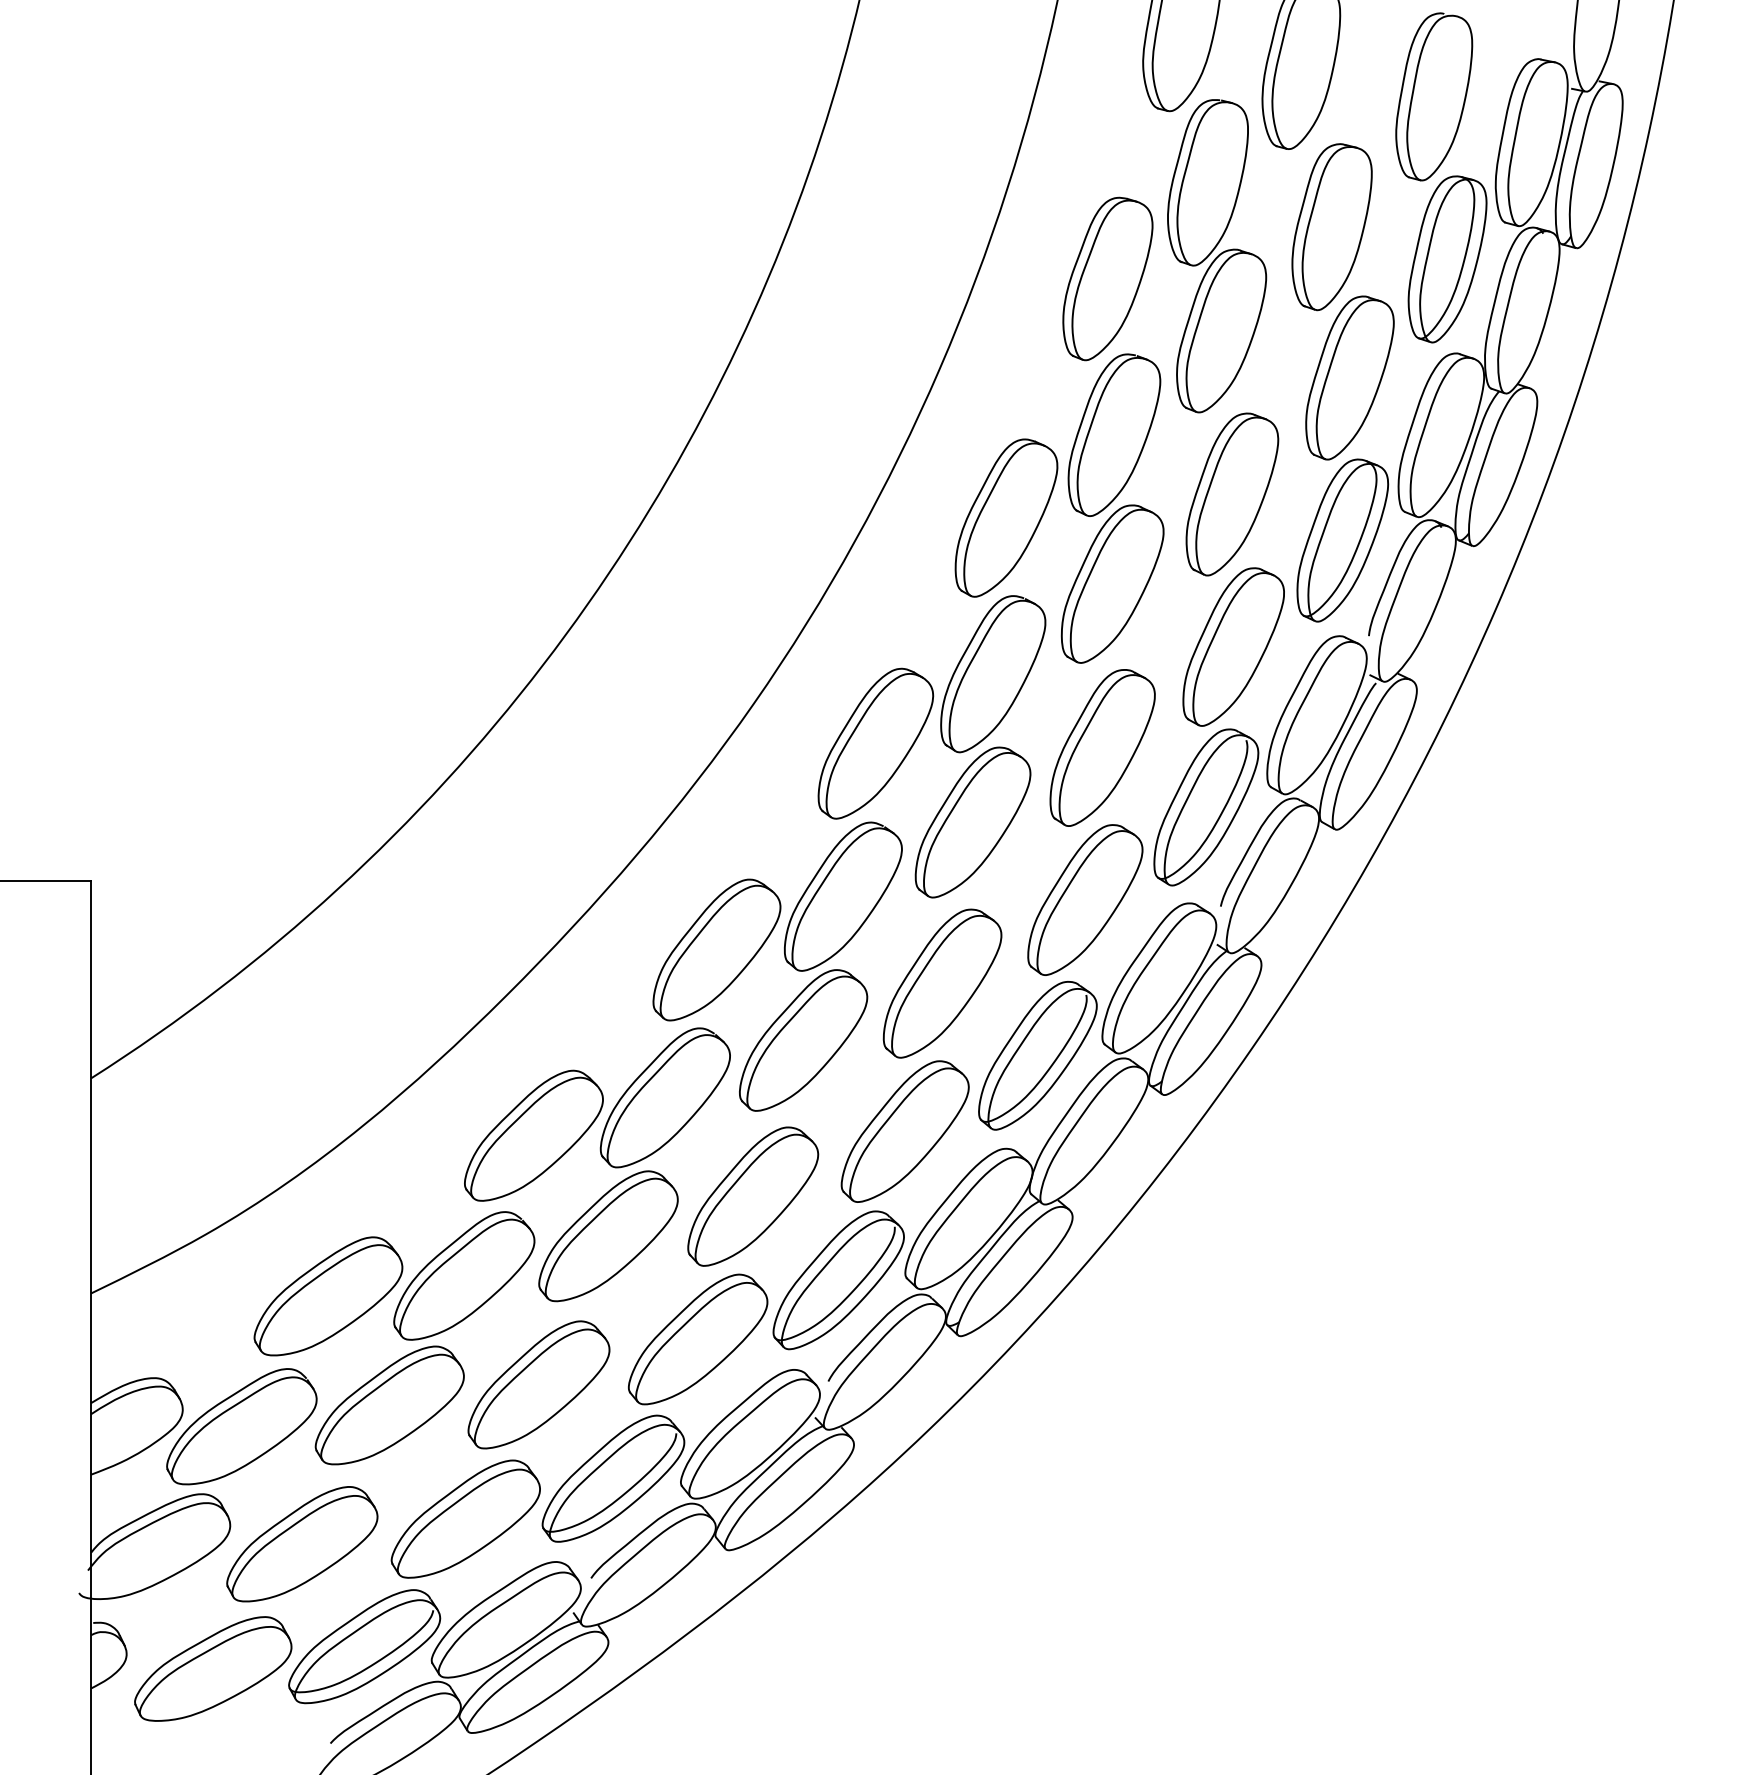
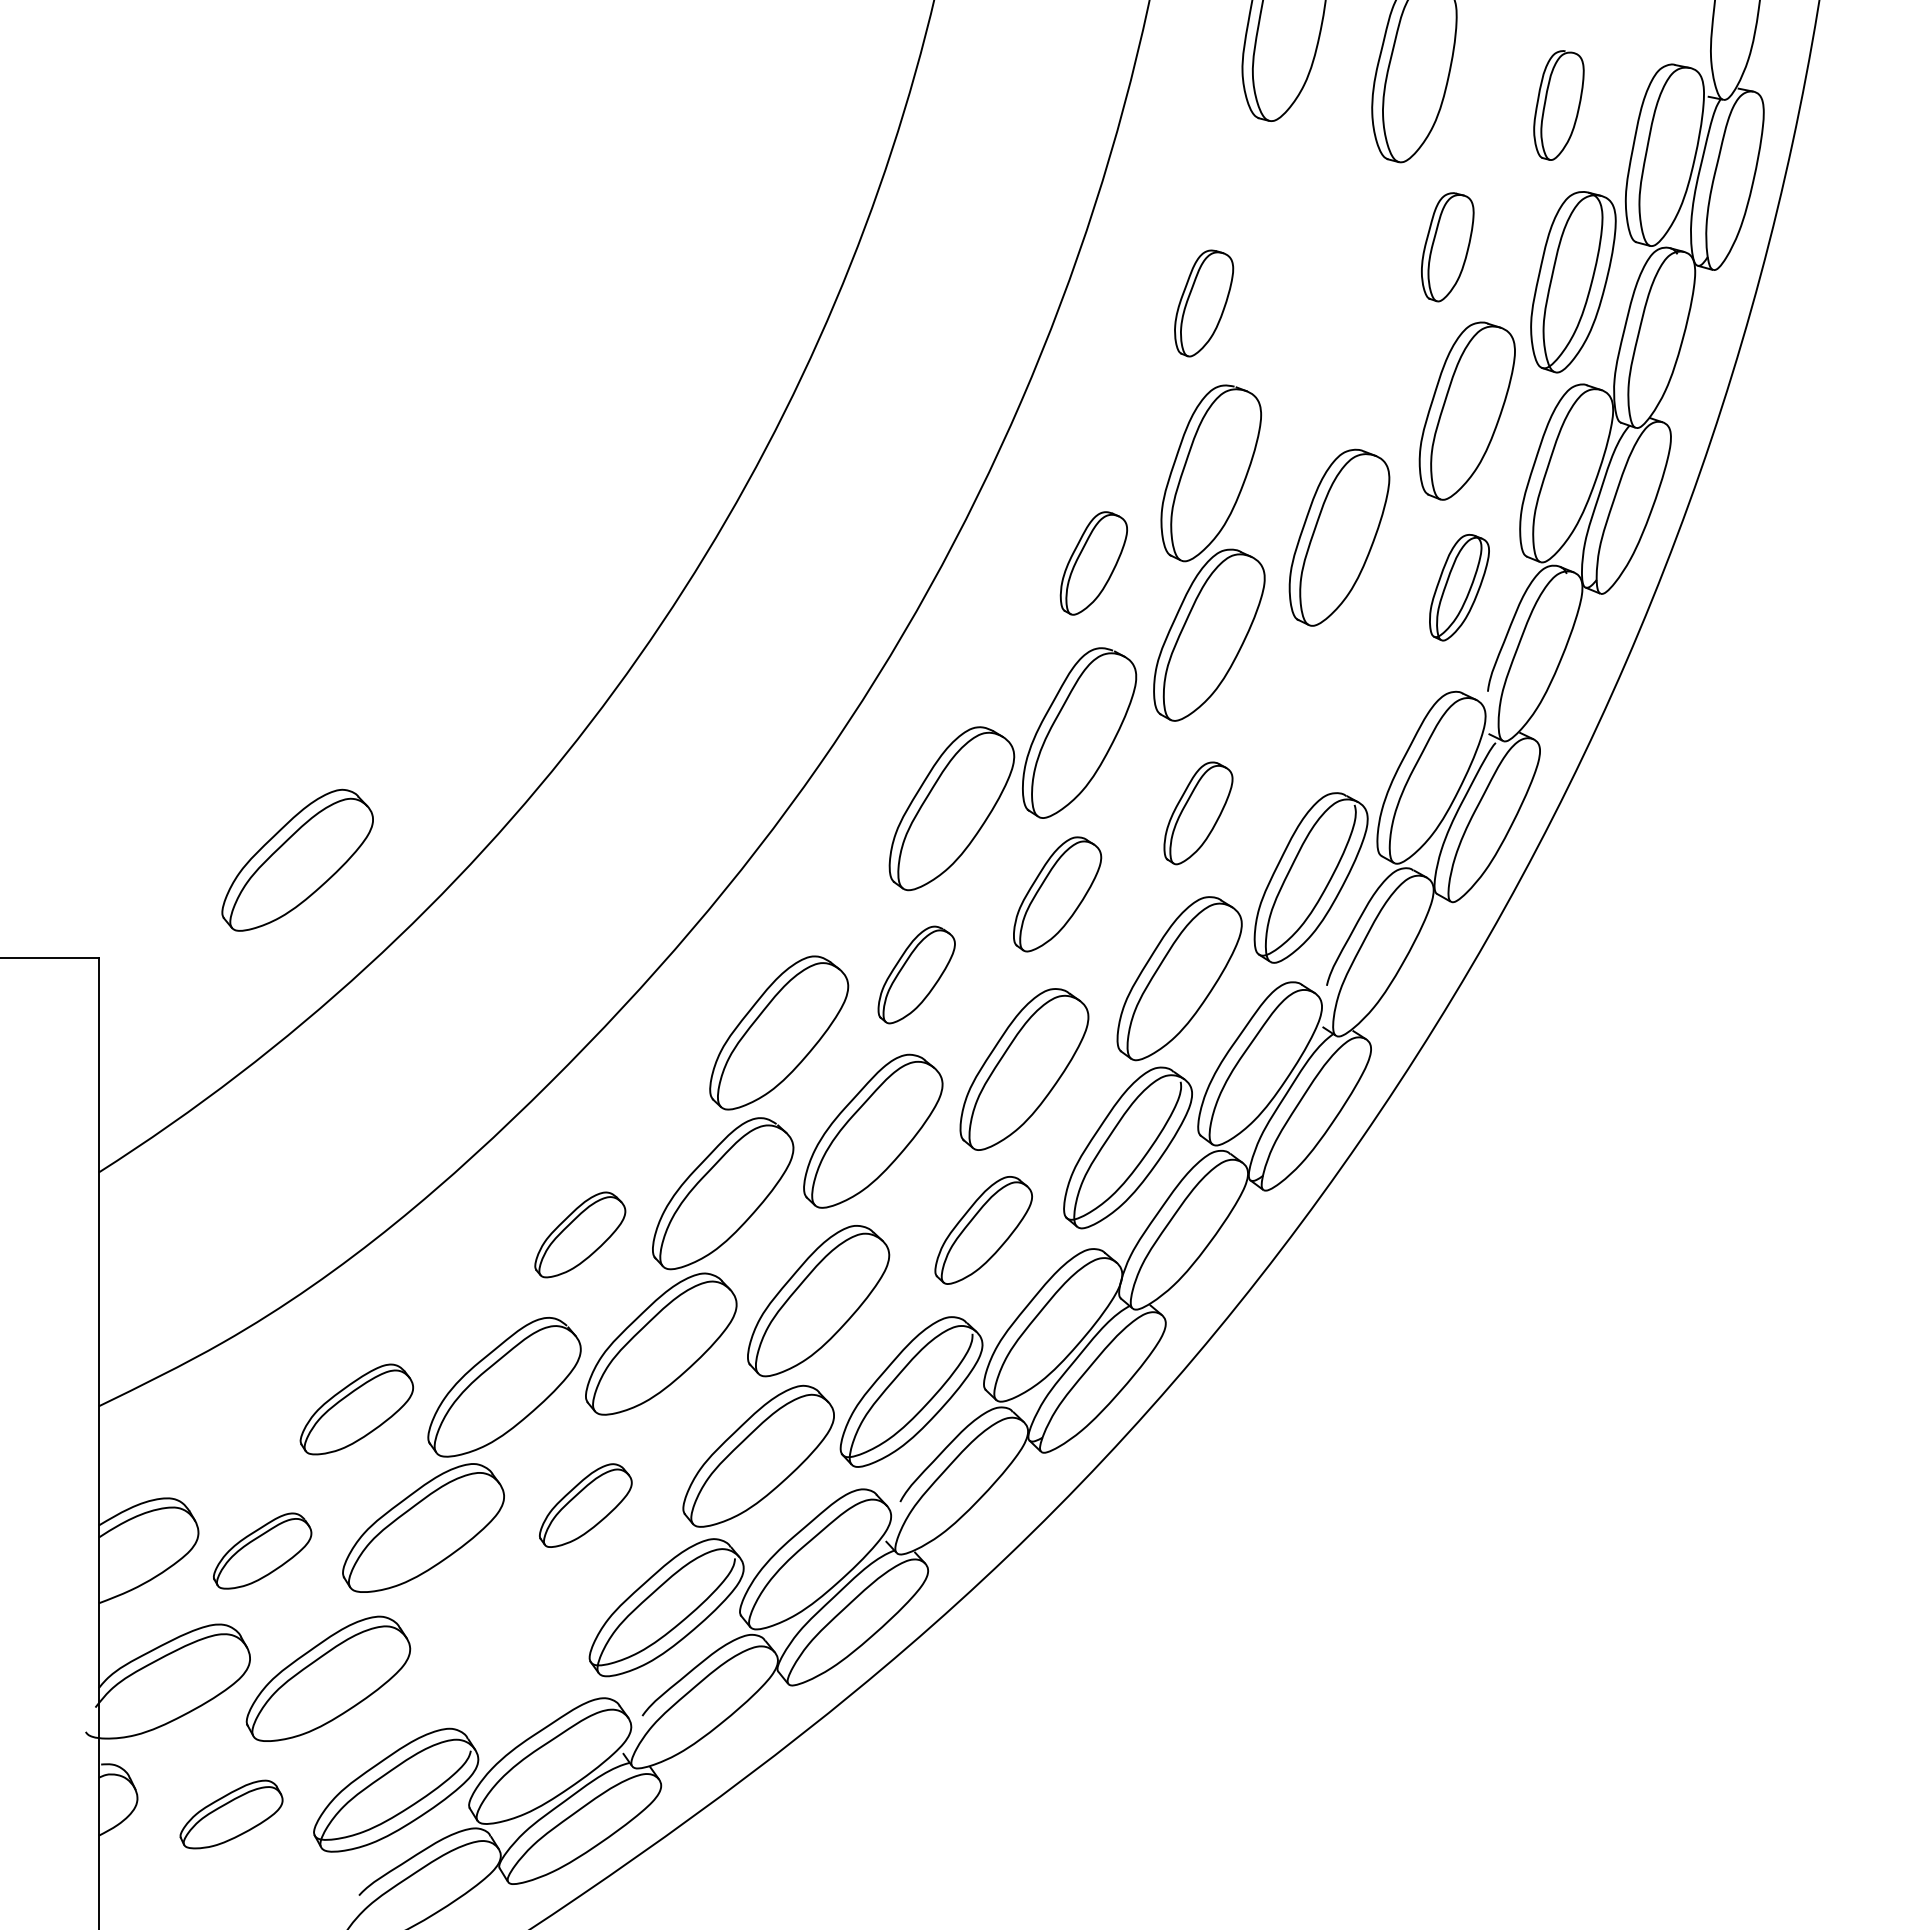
part: (1433, 96) -> (1558, 105), size x0.6
part: (1331, 227) -> (1447, 247), size x0.6
part: (1216, 255) -> (1322, 278), removed
part: (1107, 278) -> (1203, 303), size x0.6
part: (1006, 518) -> (1093, 563), size x0.6
part: (1342, 540) -> (1459, 587), size x0.6
part: (1233, 646) -> (1340, 703), removed
part: (1102, 748) -> (1198, 813), size x0.6
part: (273, 790) -> (297, 859), added
part: (972, 822) -> (1057, 894), size x0.7
part: (843, 896) -> (916, 974), size x0.6
part: (904, 1131) -> (983, 1230), size x0.7
part: (534, 1135) -> (580, 1234), size x0.6
part: (328, 1296) -> (356, 1409), size x0.7
part: (538, 1384) -> (585, 1505), size x0.6
part: (241, 1426) -> (262, 1550), size x0.6
part: (465, 1519) -> (505, 1651), removed
part: (213, 1668) -> (231, 1814), size x0.6

